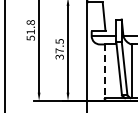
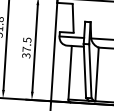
line: (104, 71) -> (70, 72), dashed -> solid

